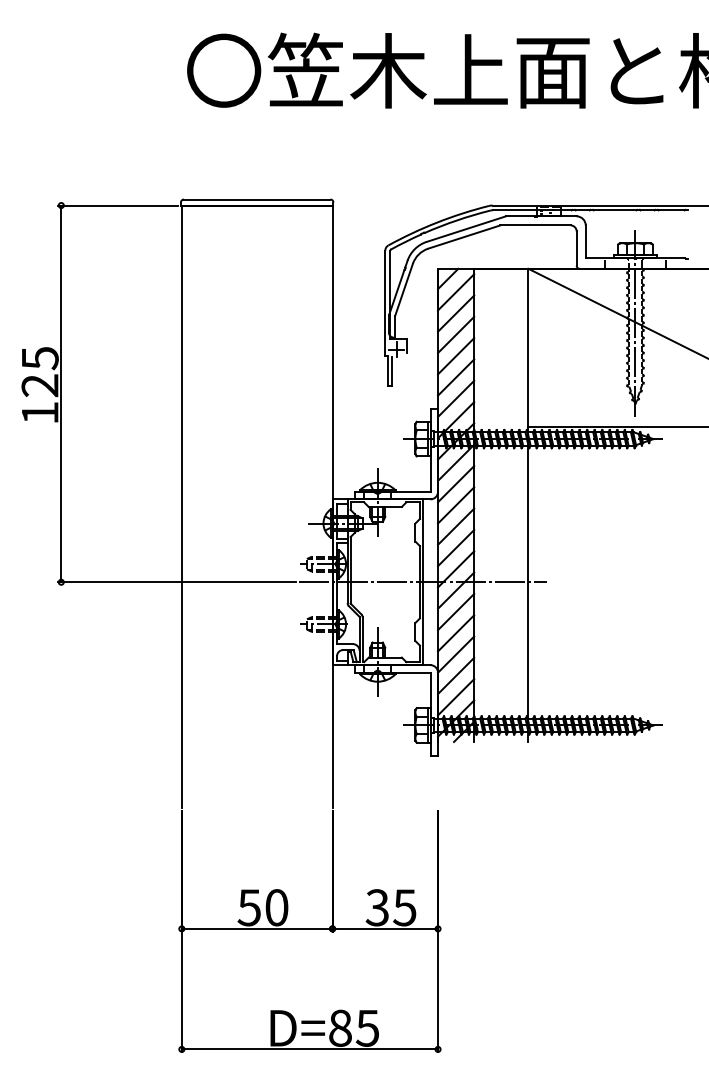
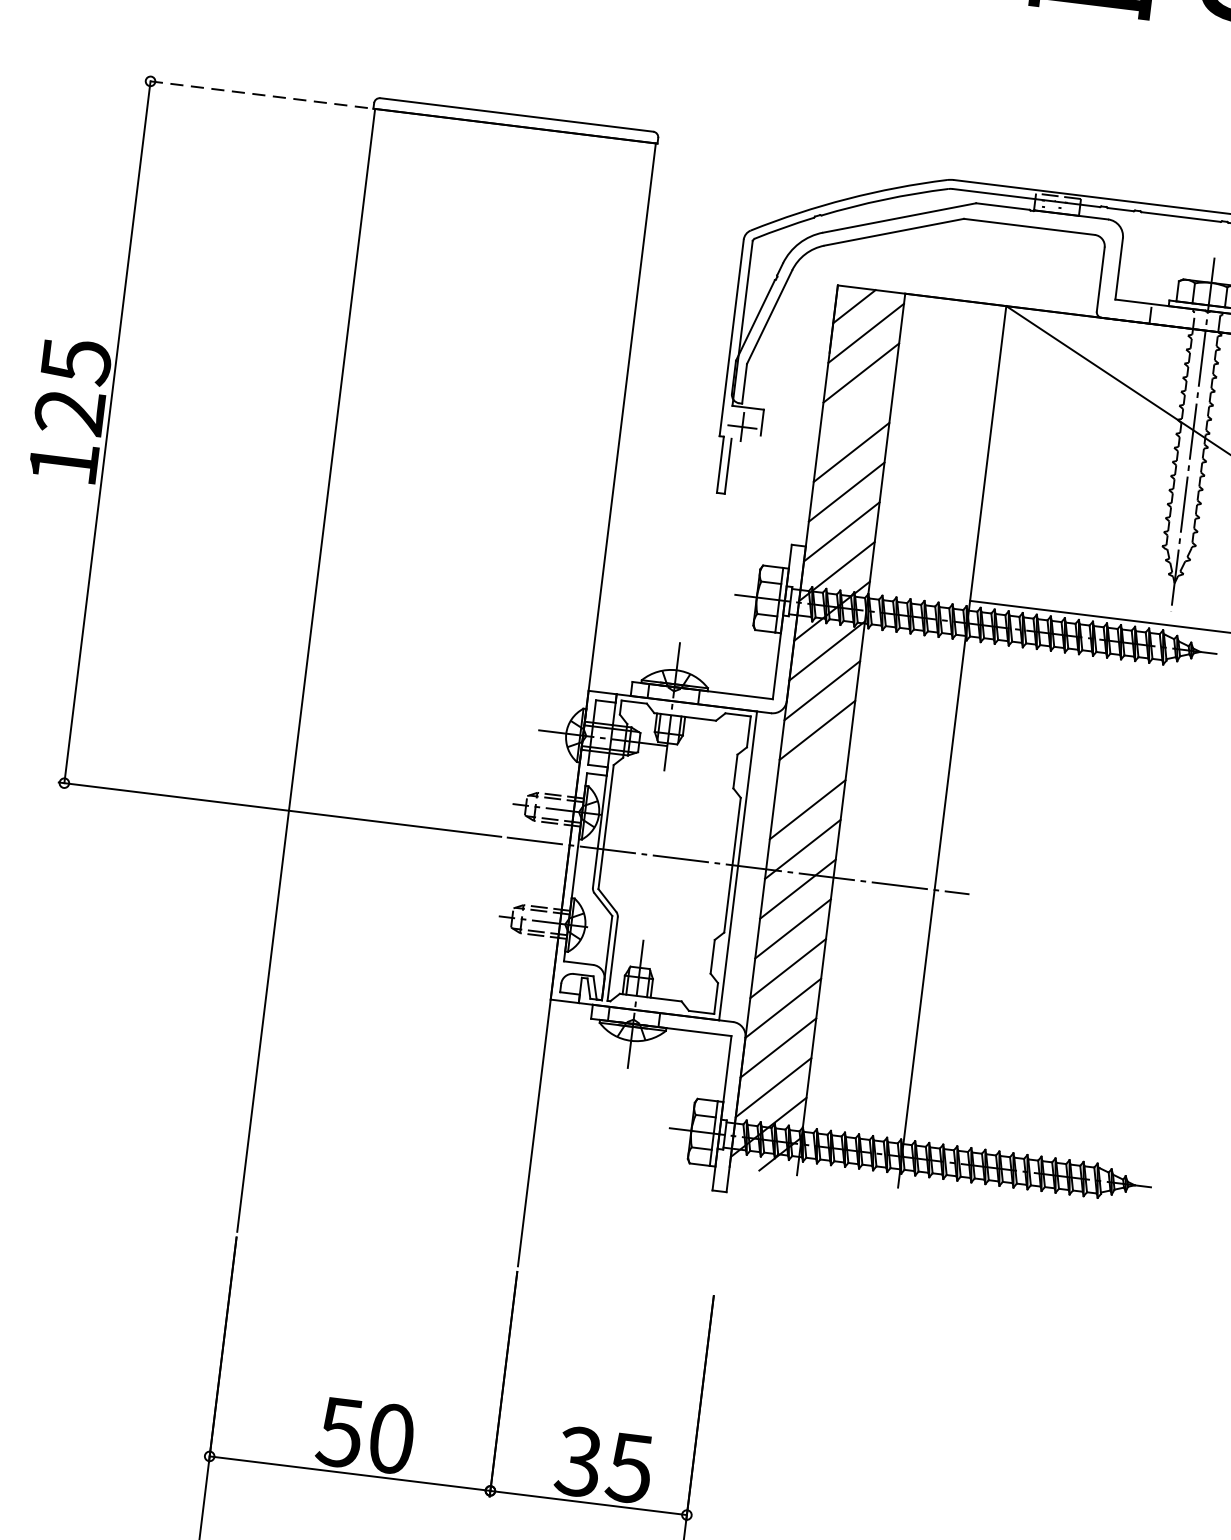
line: (118, 205) -> (257, 94), solid -> dashed
line: (456, 334) -> (857, 412), removed
line: (456, 526) -> (813, 769), removed

